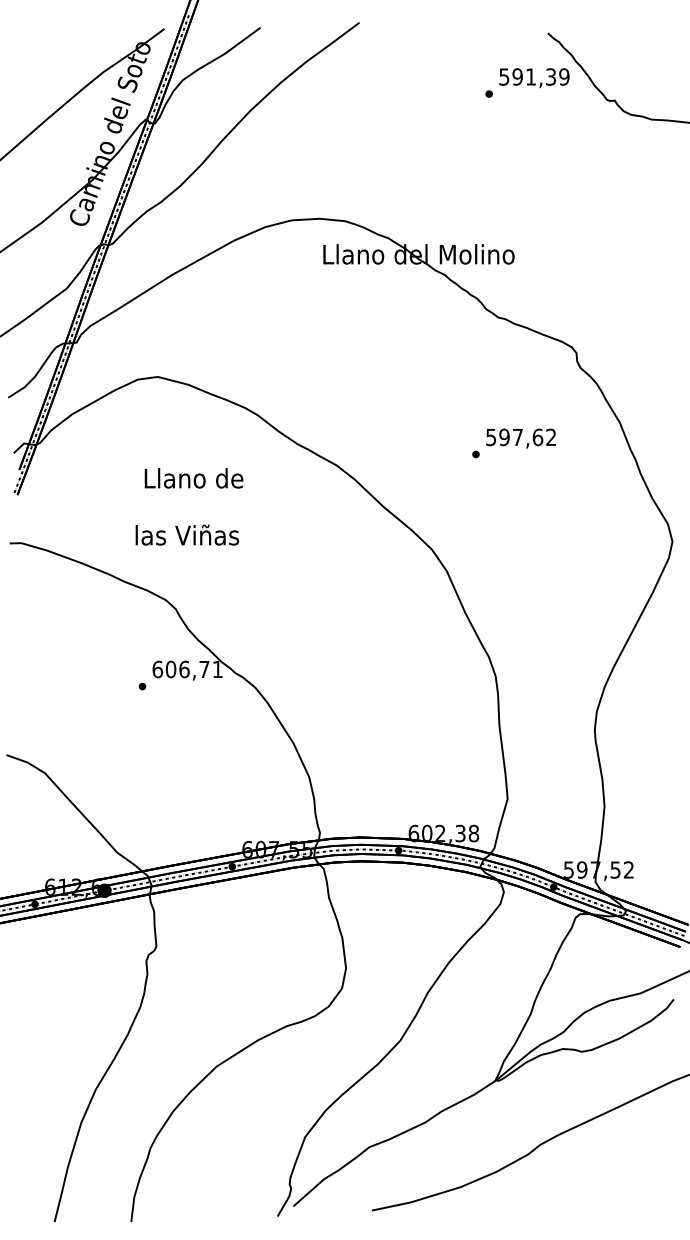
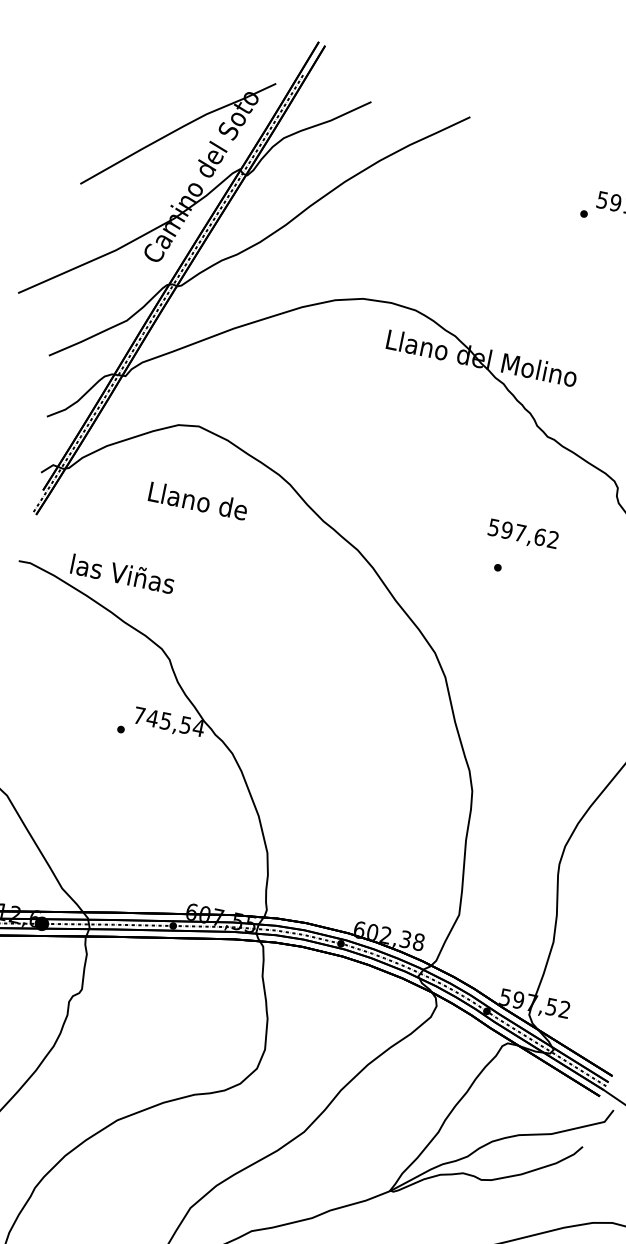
text: (520, 438) -> (522, 534), moved
text: (193, 478) -> (197, 501), moved
text: (187, 534) -> (123, 573), moved
text: (187, 669) -> (168, 721), 606,71 -> 745,54

